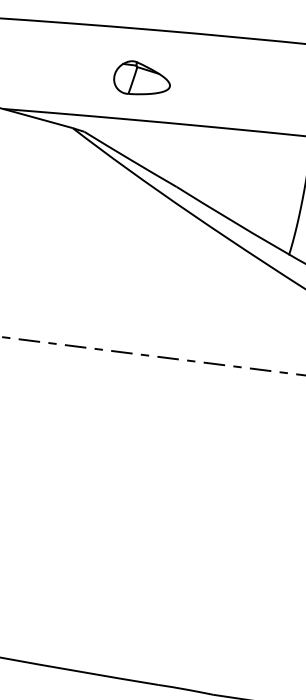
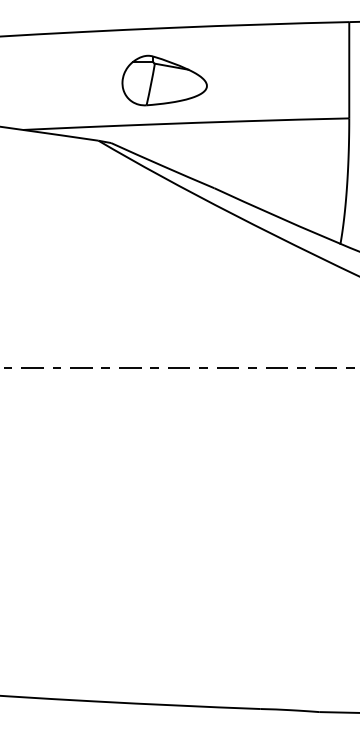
part: (142, 79) -> (164, 80), size x1.43

